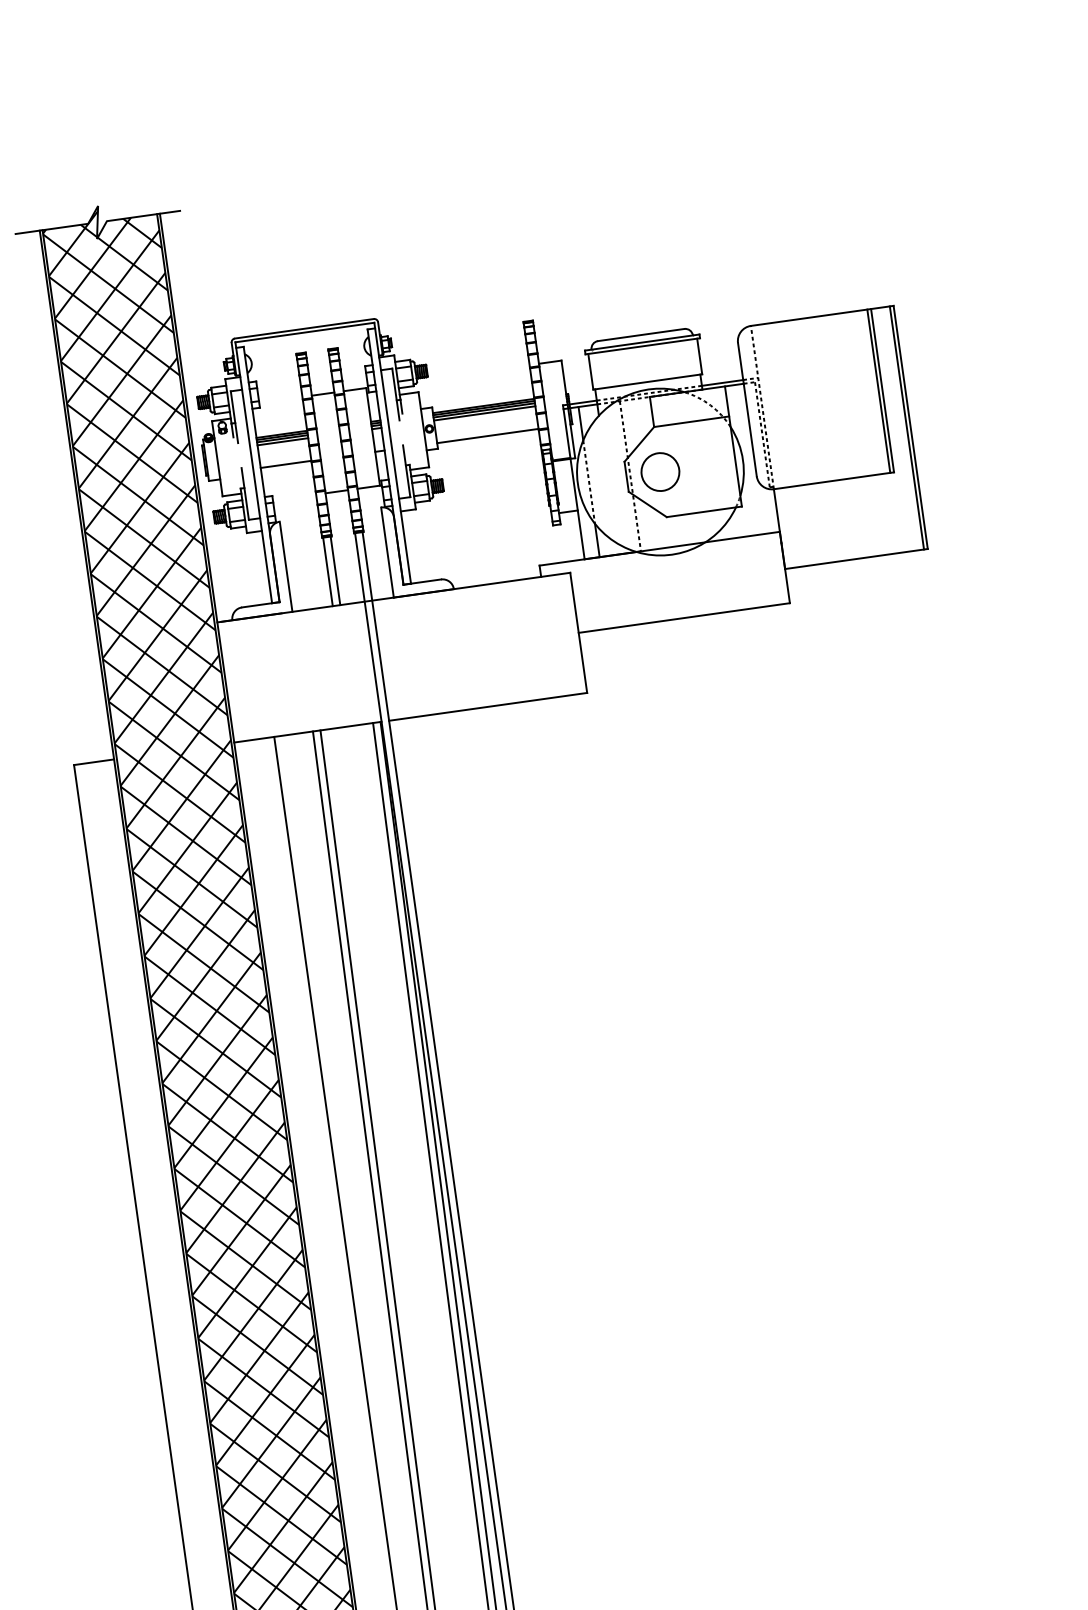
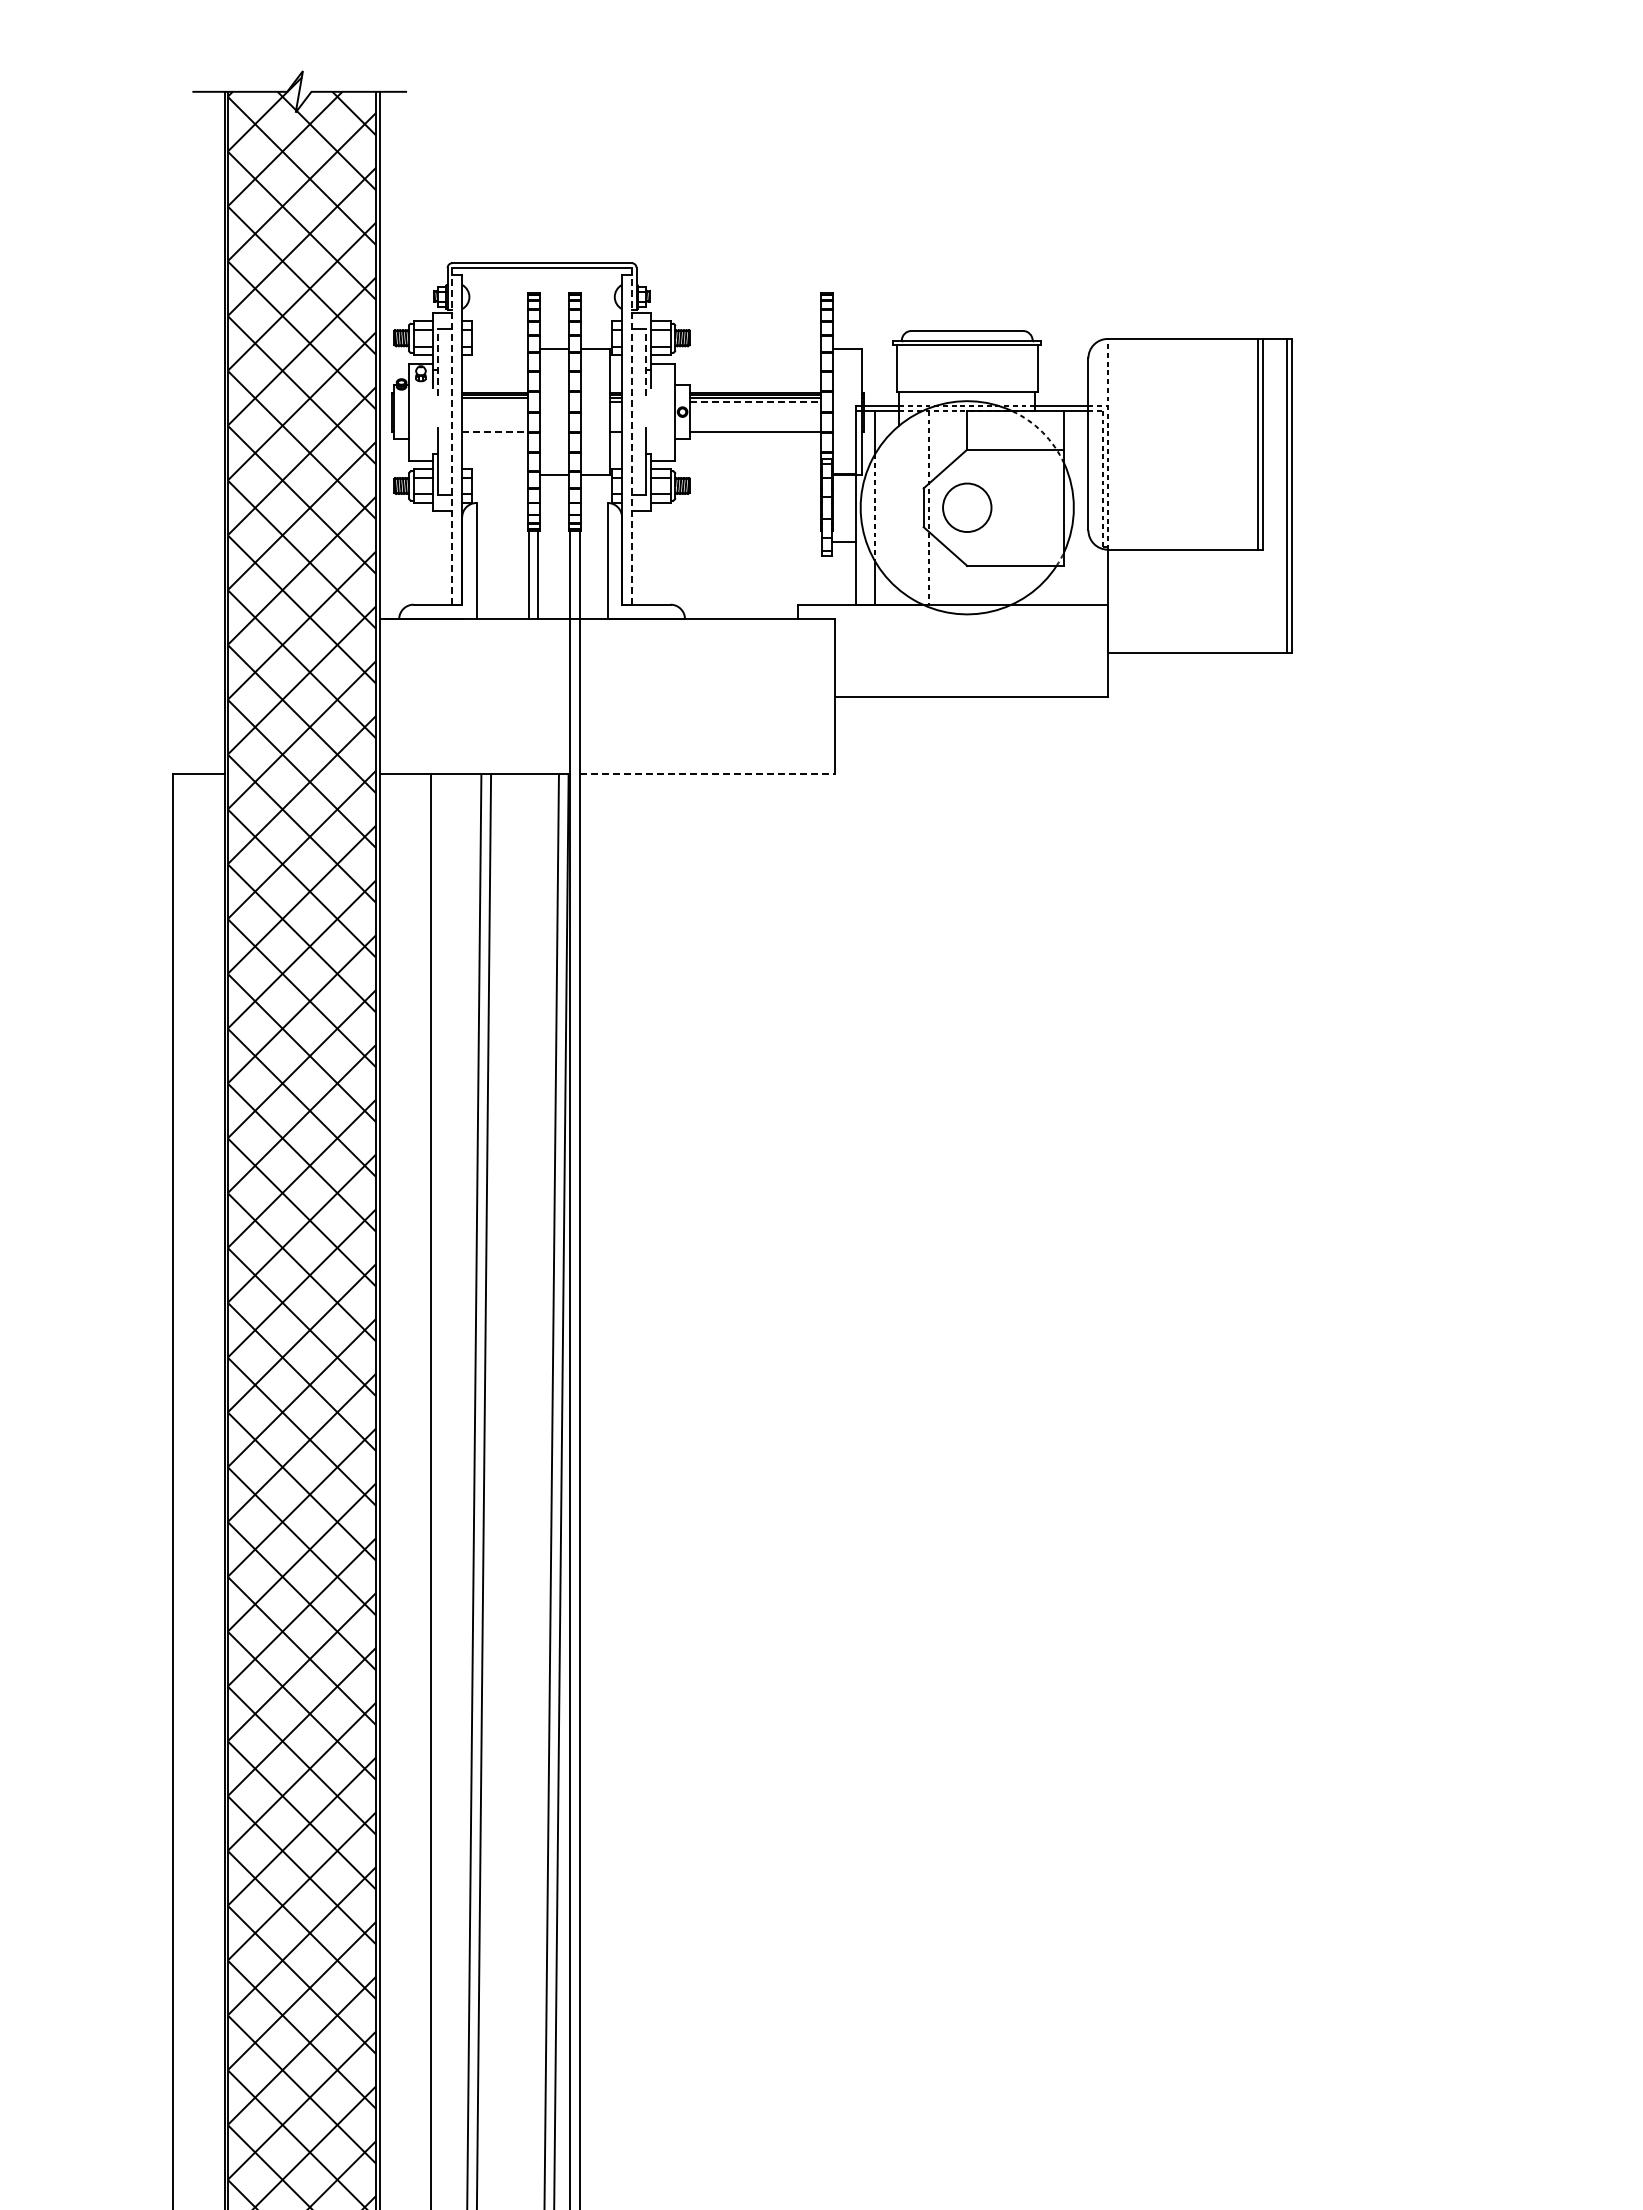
line: (396, 394) -> (646, 362), solid -> dashed
line: (484, 413) -> (755, 402), solid -> dashed
line: (234, 417) -> (437, 362), solid -> dashed
line: (282, 441) -> (494, 402), removed
line: (392, 452) -> (631, 435), solid -> dashed
line: (285, 464) -> (494, 431), solid -> dashed
line: (253, 472) -> (452, 435), solid -> dashed
line: (488, 707) -> (707, 774), solid -> dashed

